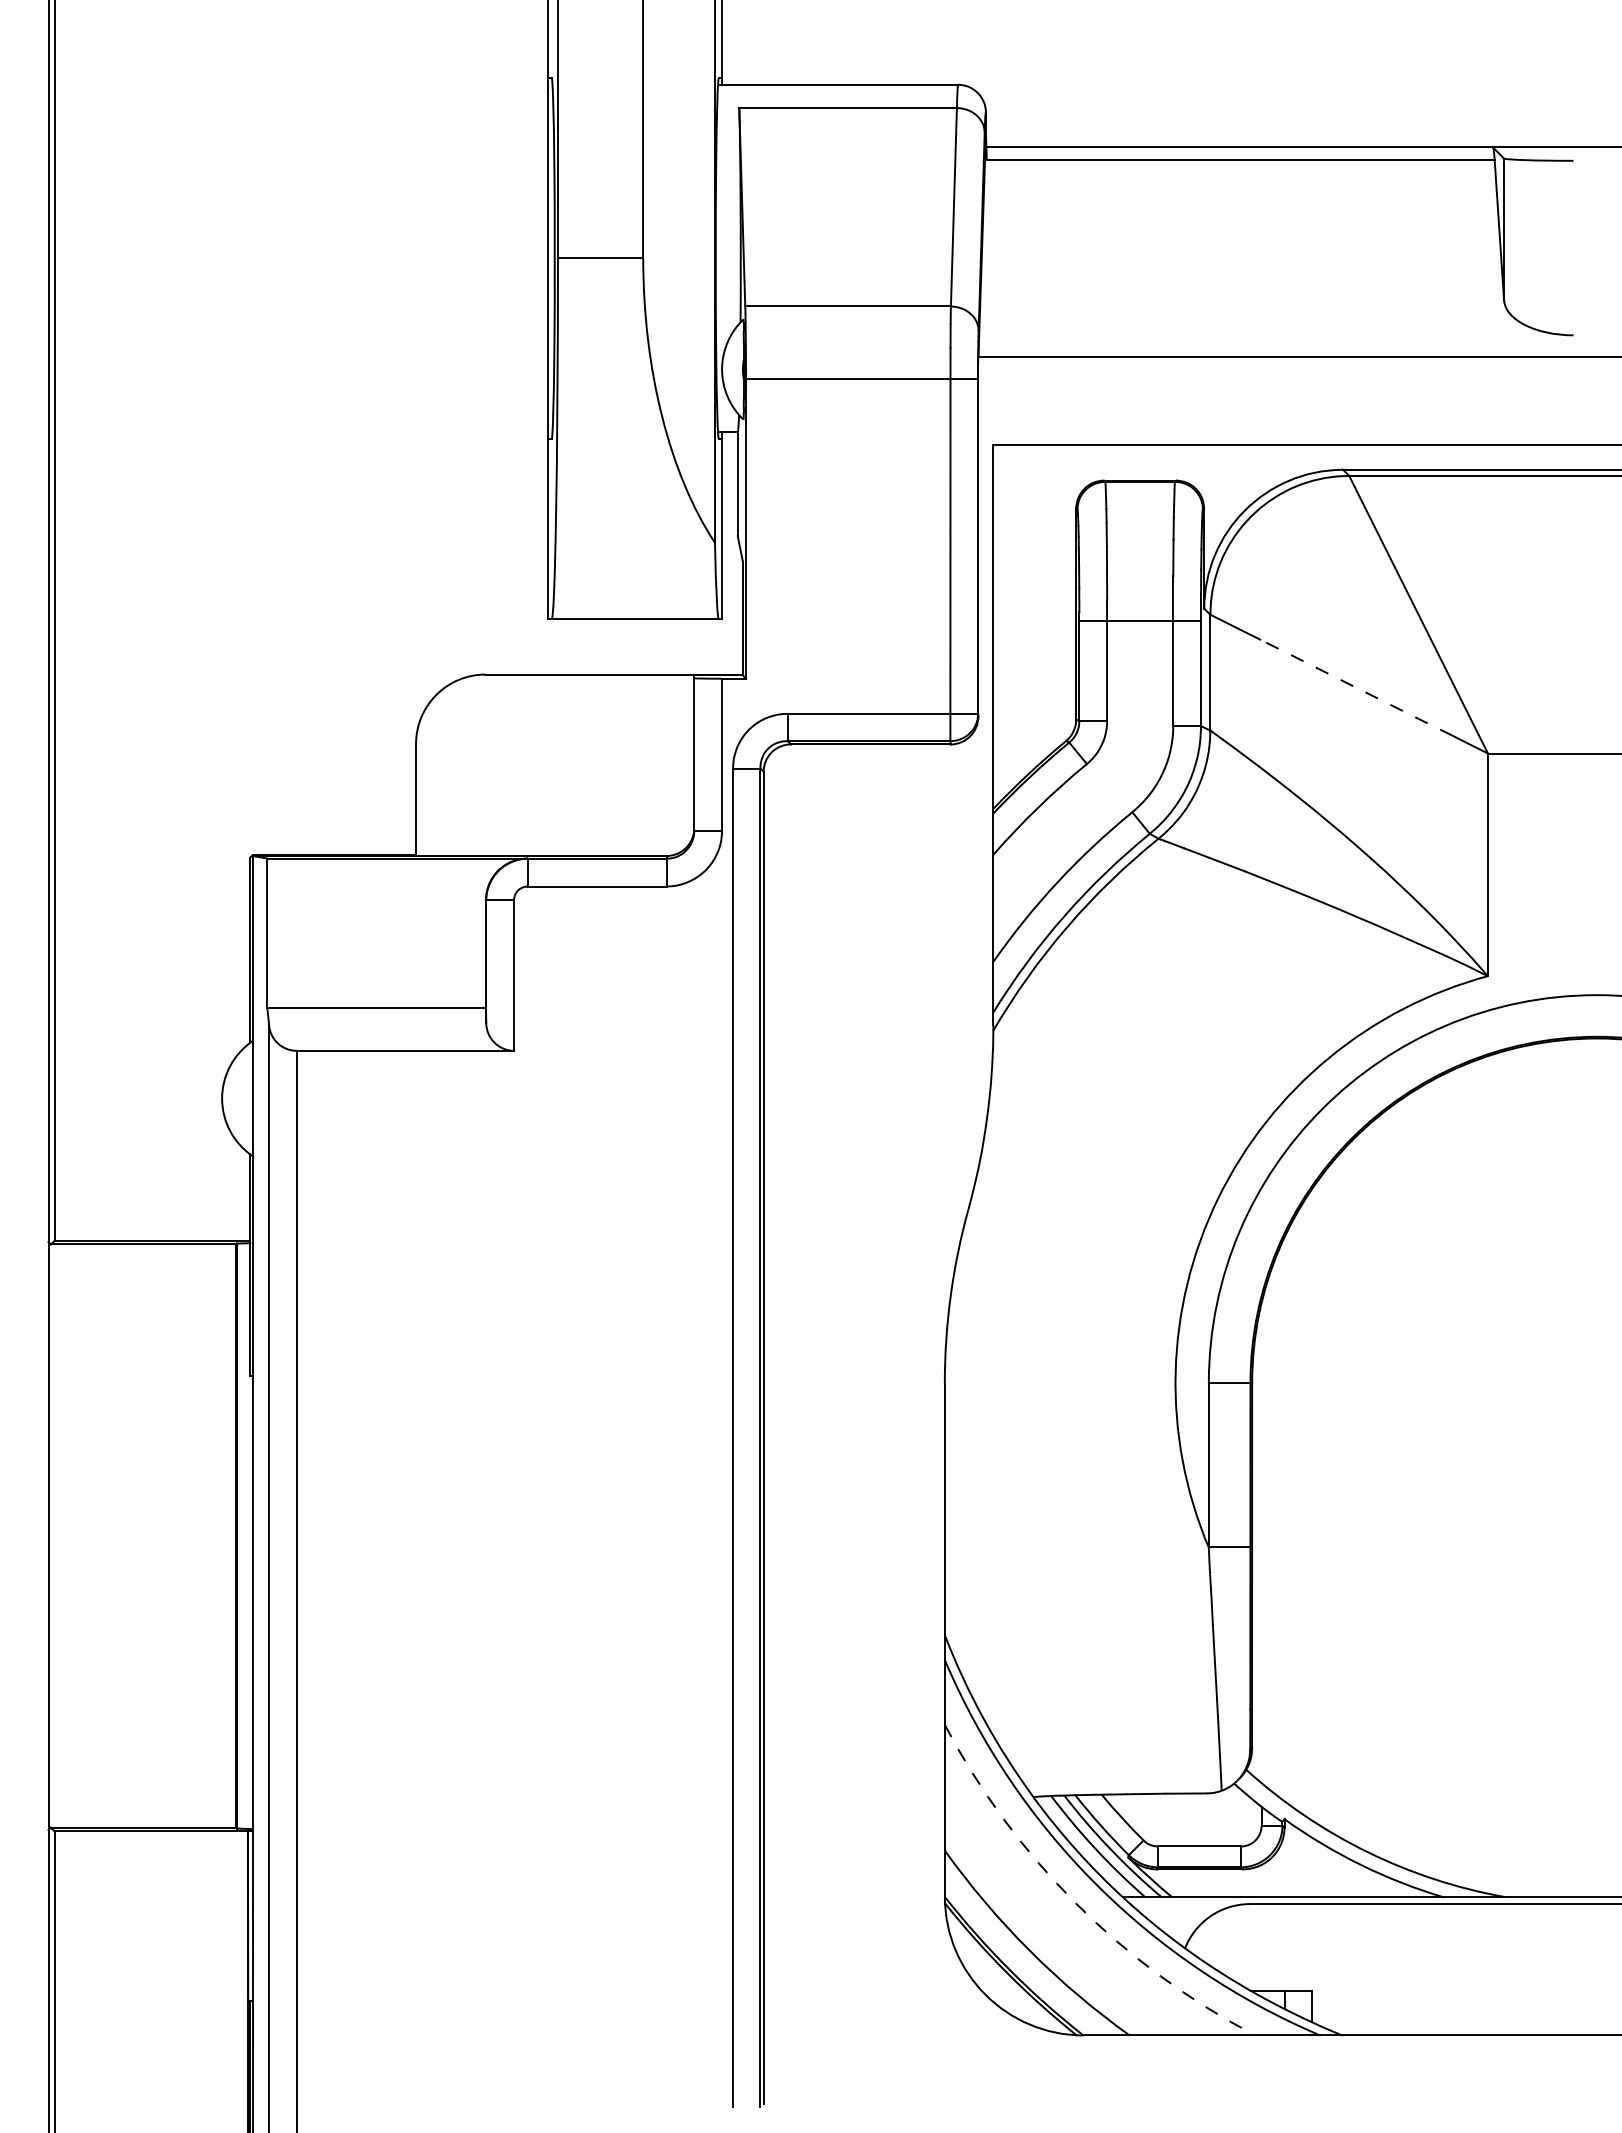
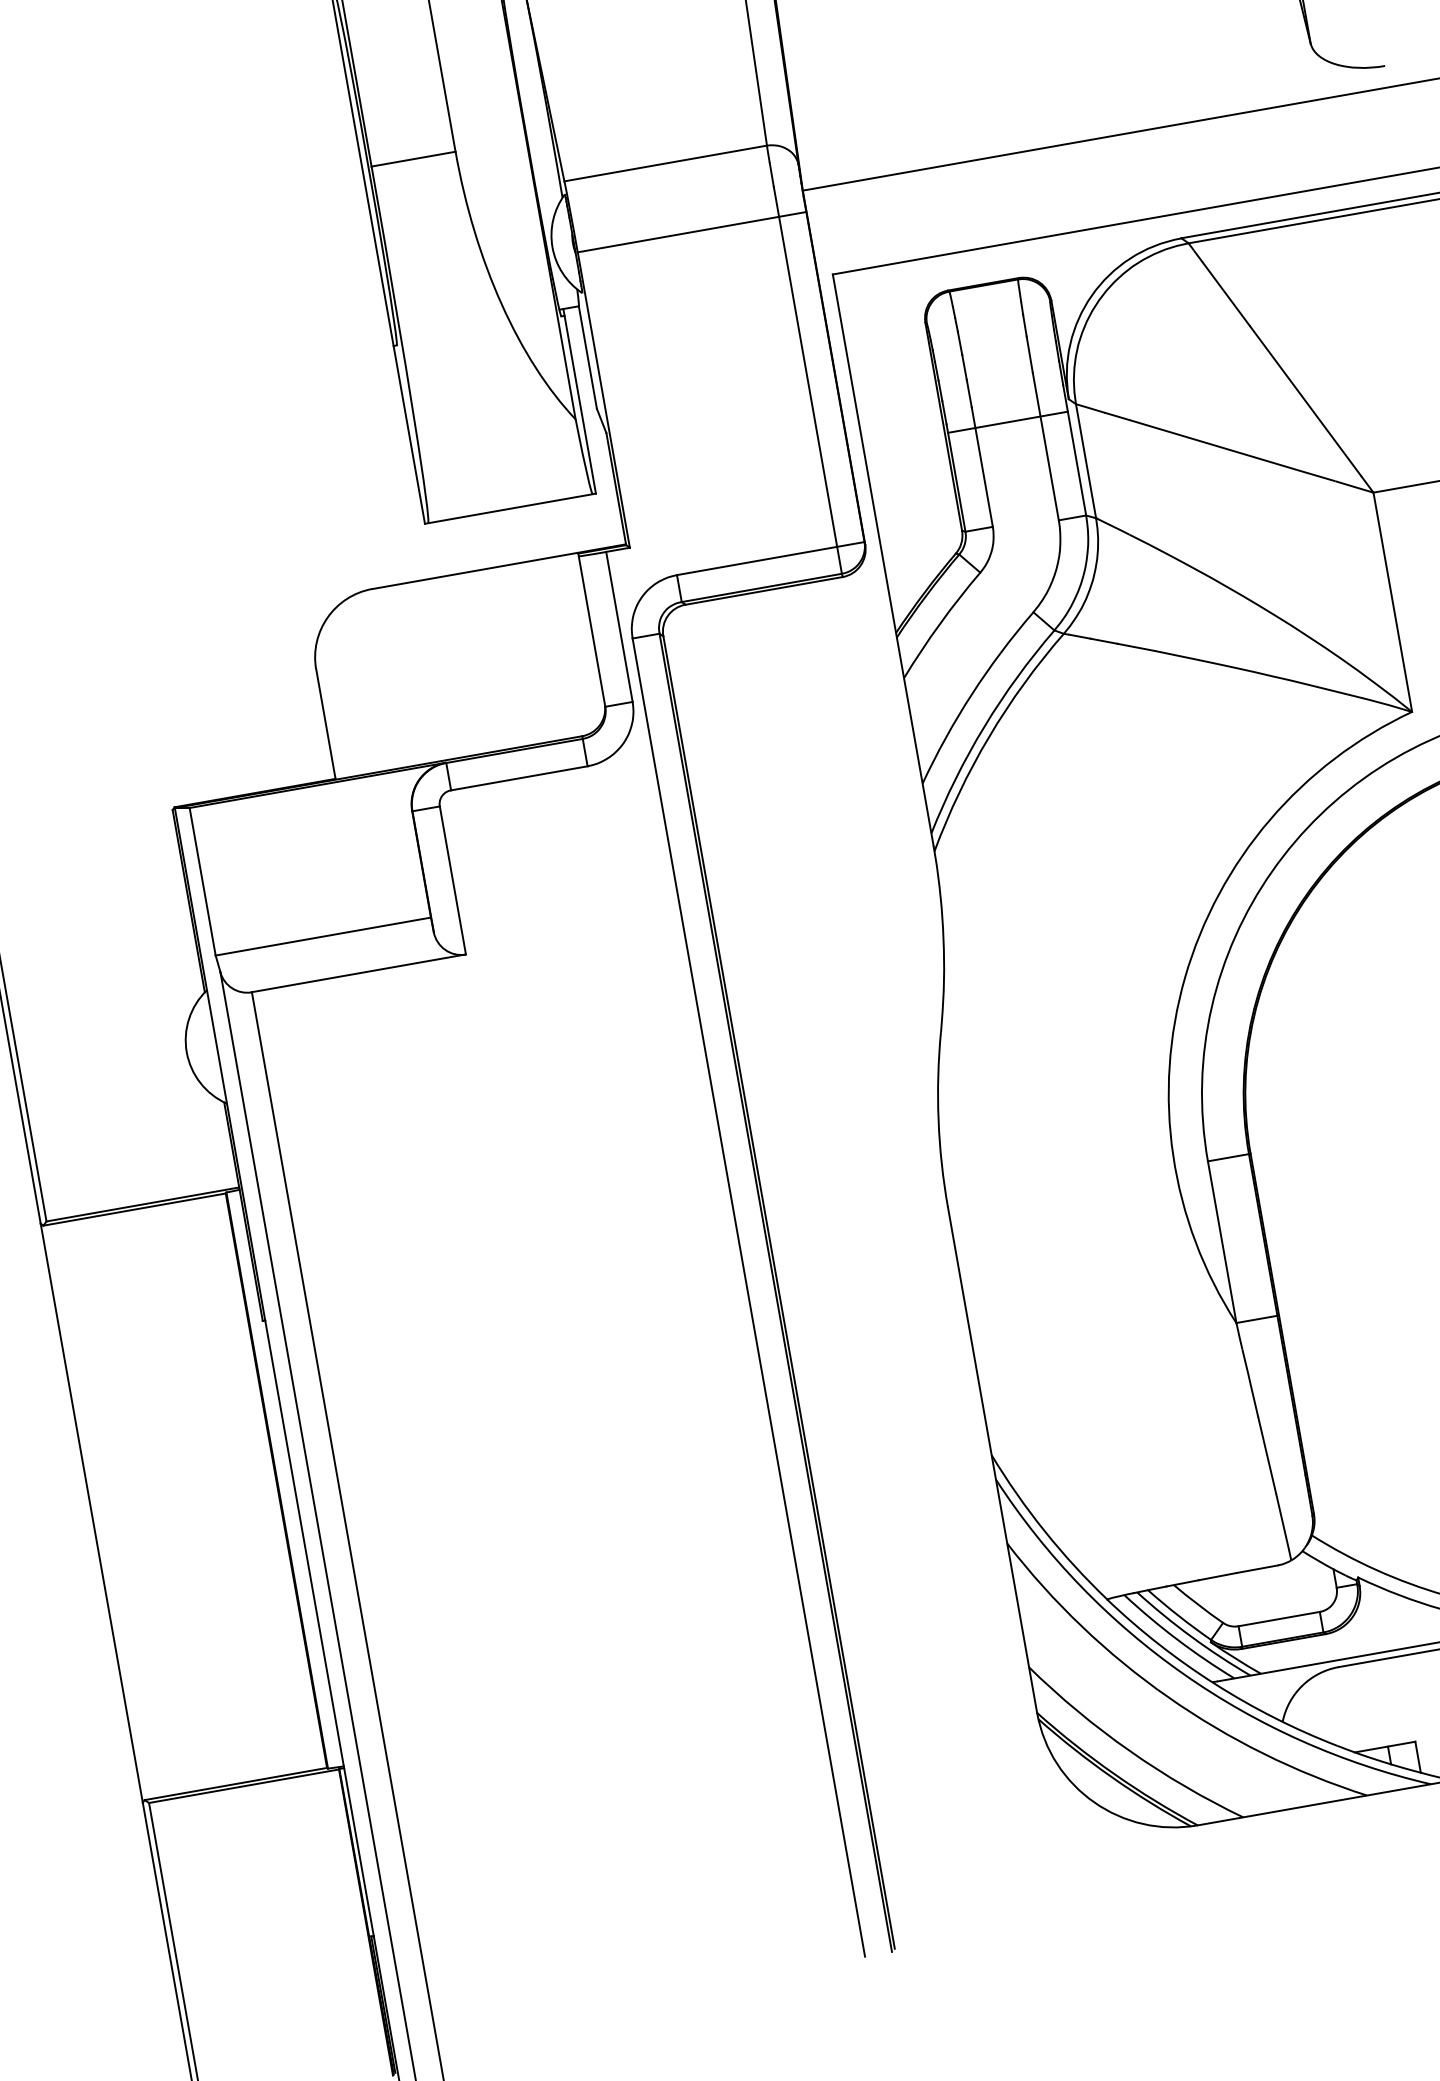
line: (1356, 687) -> (1232, 450), dashed -> solid
arc: (1076, 1903) -> (1167, 1696), dashed -> solid

